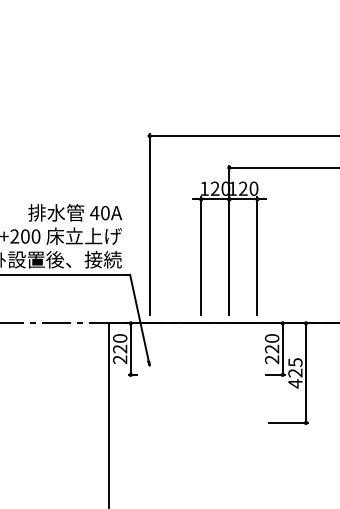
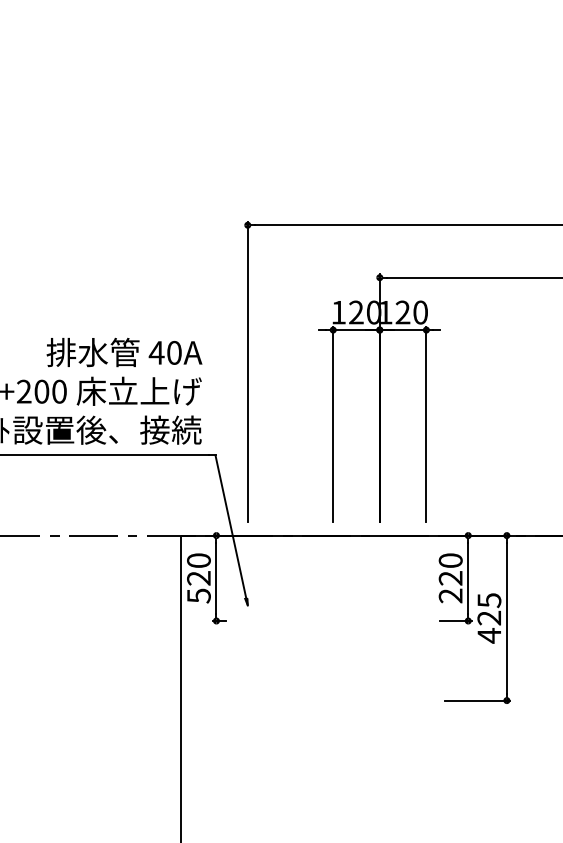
text: (120, 359) -> (199, 595), 220 -> 520

